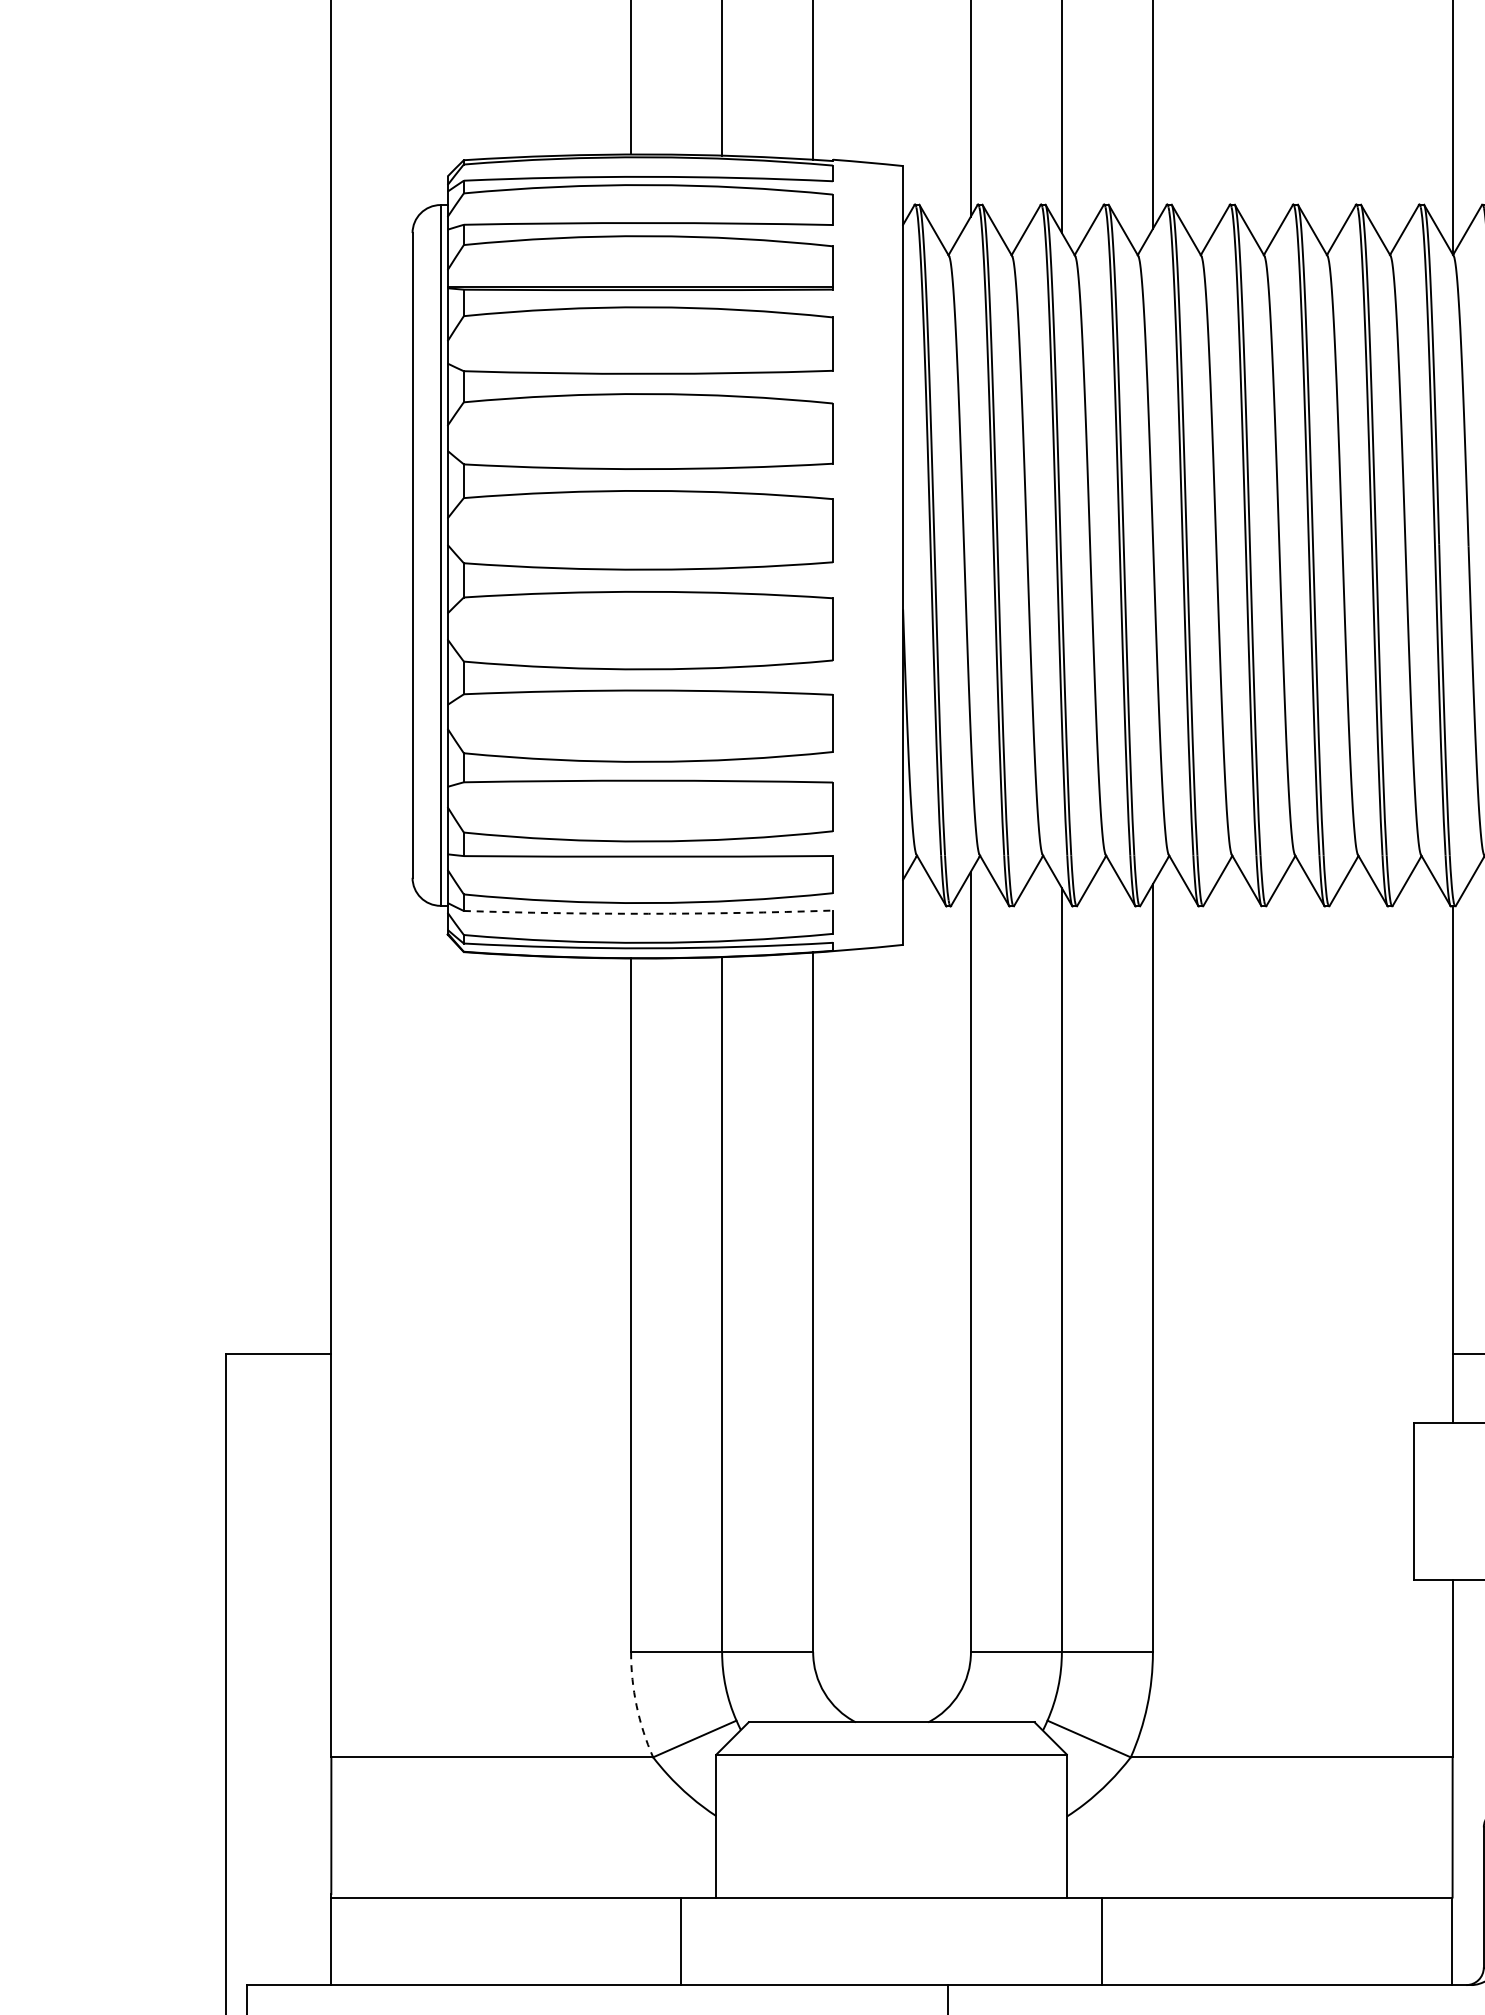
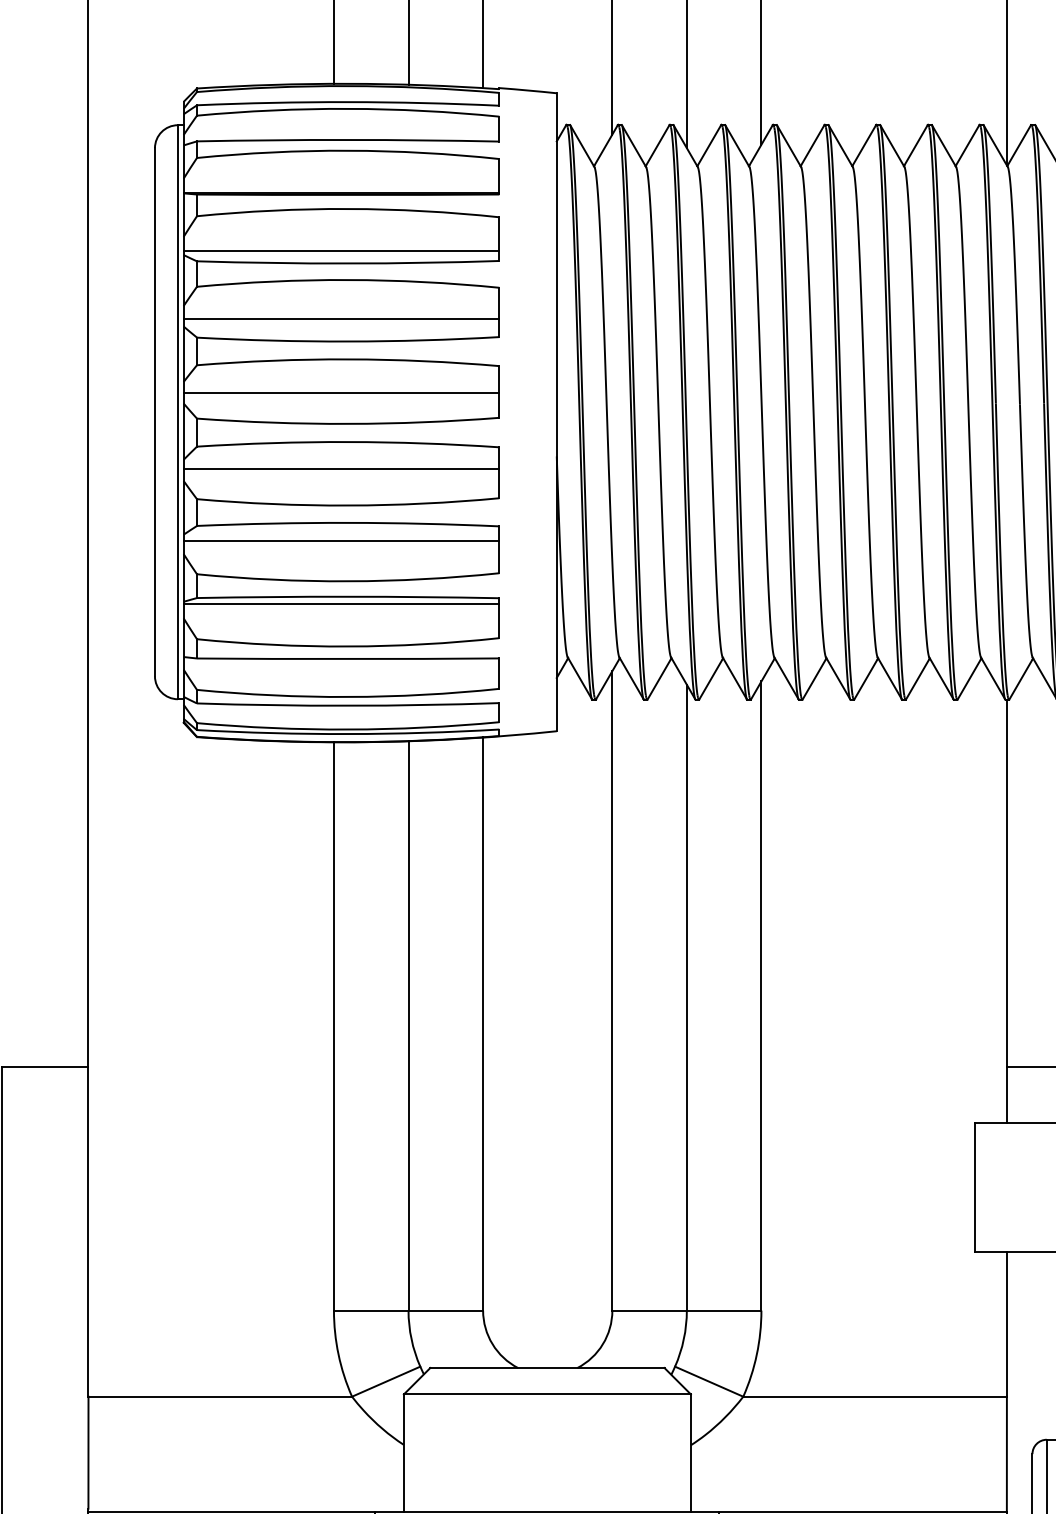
line: (640, 358) -> (341, 250), added
line: (640, 441) -> (341, 318), added
line: (640, 532) -> (341, 393), added
line: (640, 624) -> (341, 468), added
line: (640, 712) -> (341, 540), added
line: (640, 789) -> (341, 603), added
arc: (648, 913) -> (348, 705), dashed -> solid
arc: (636, 1705) -> (338, 1354), dashed -> solid

